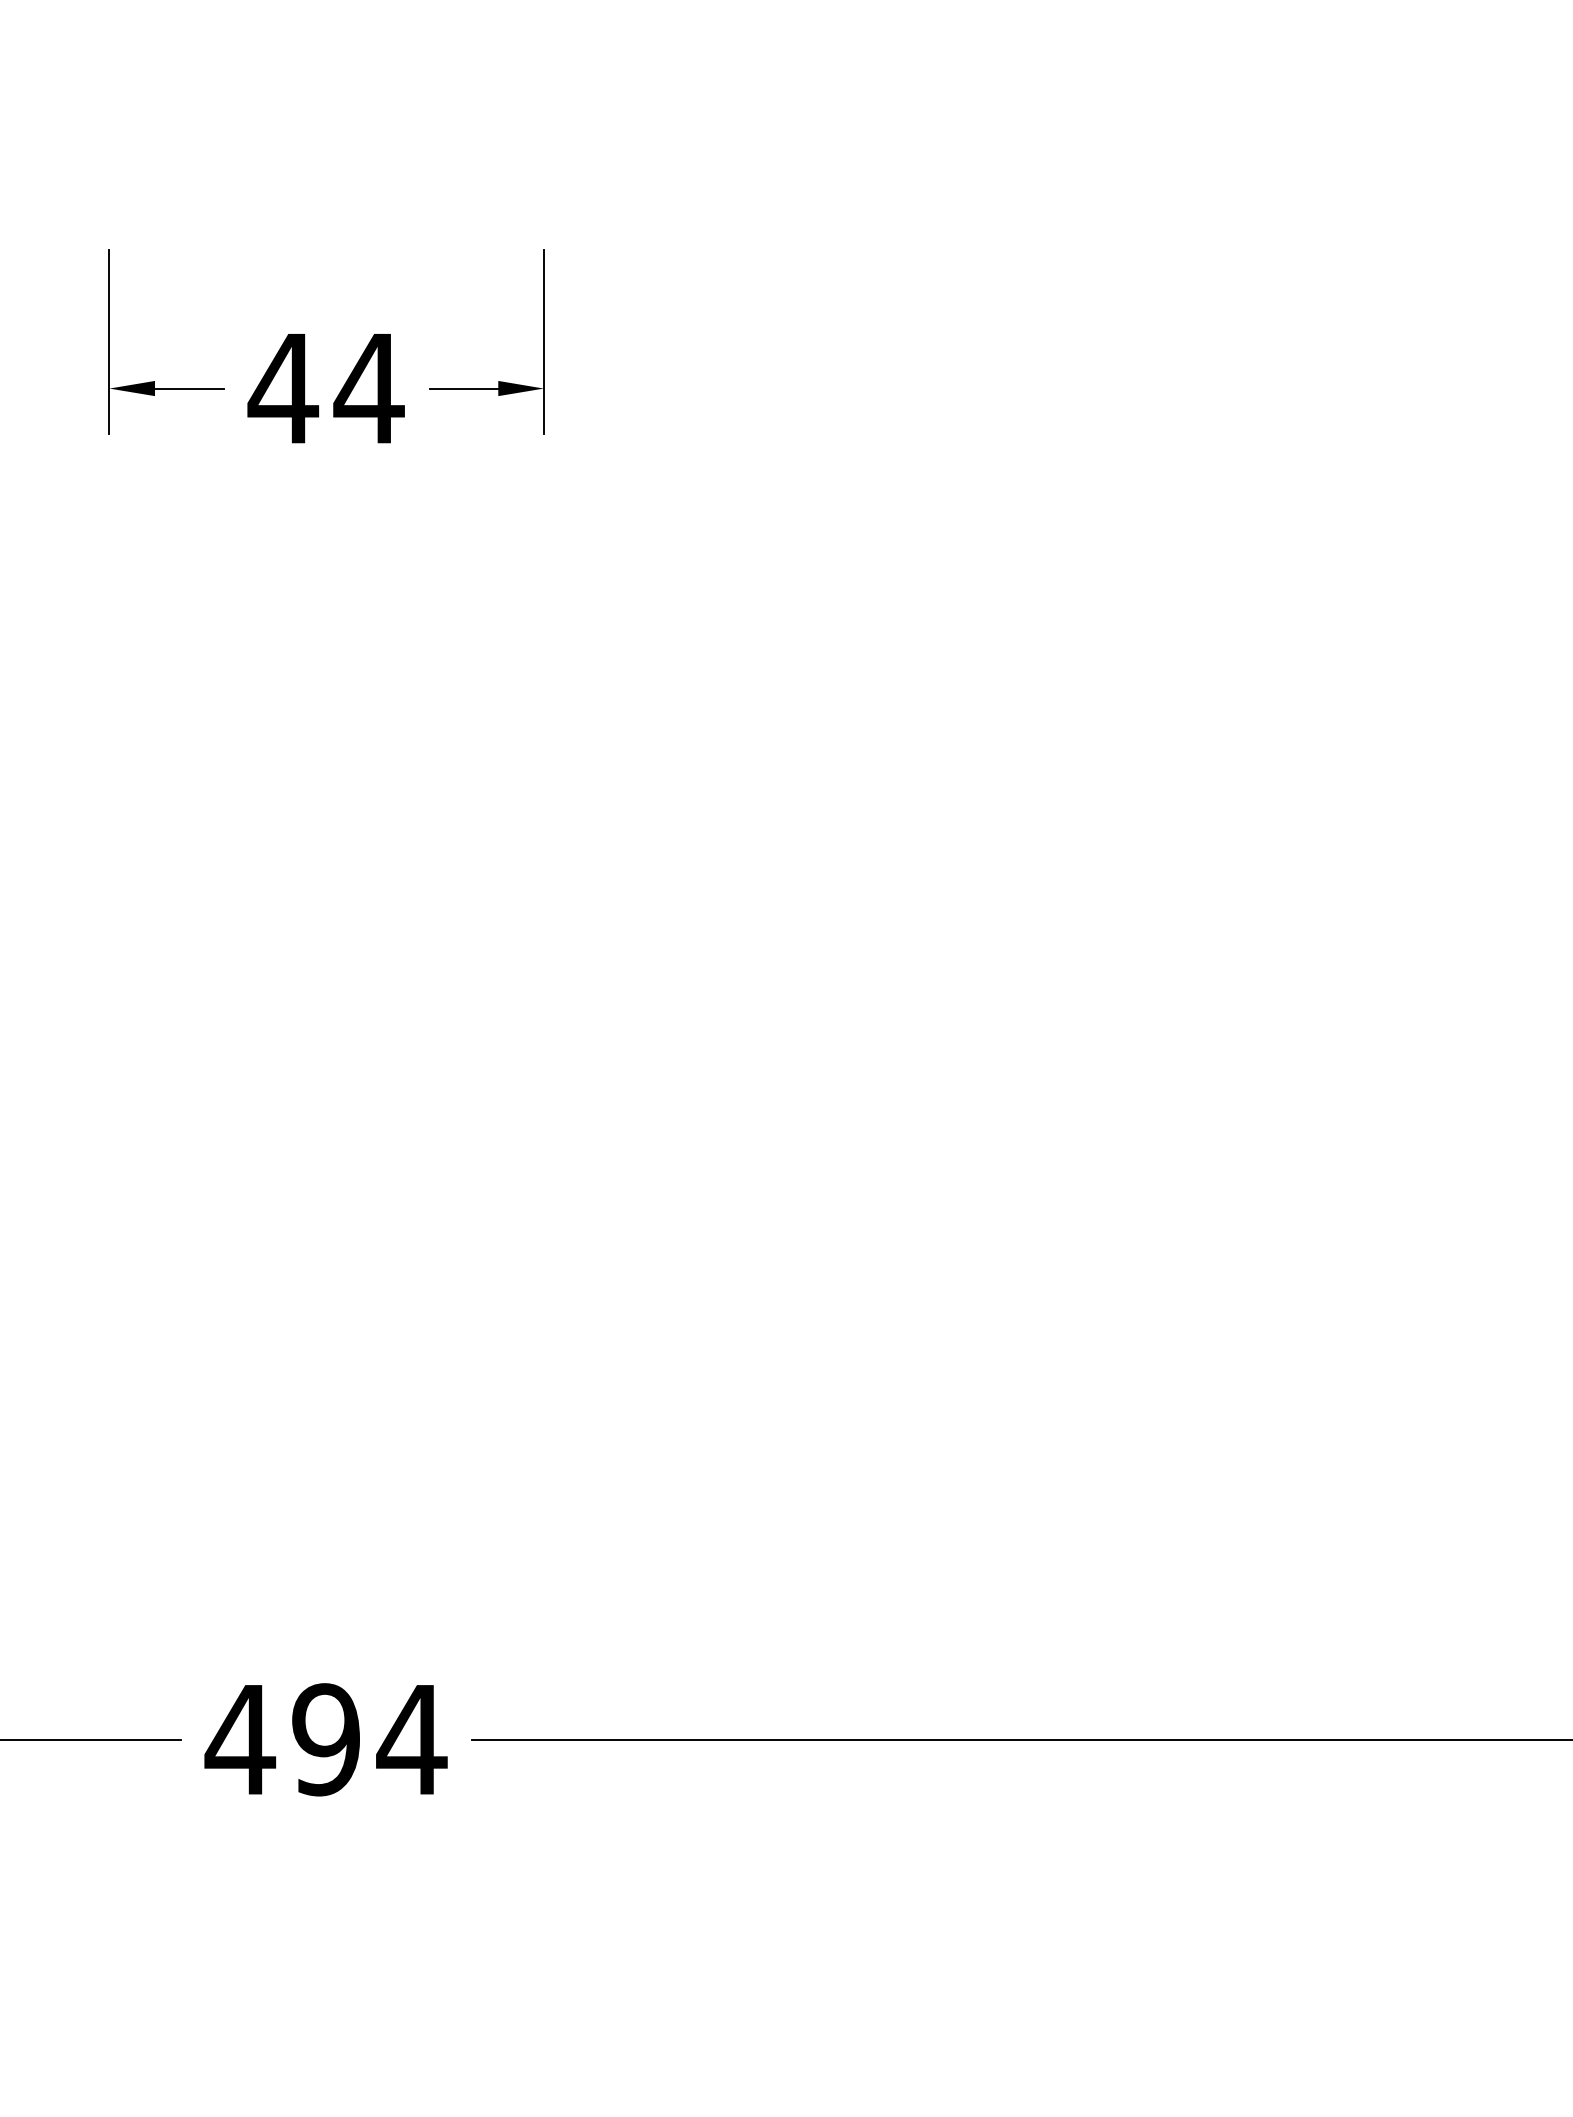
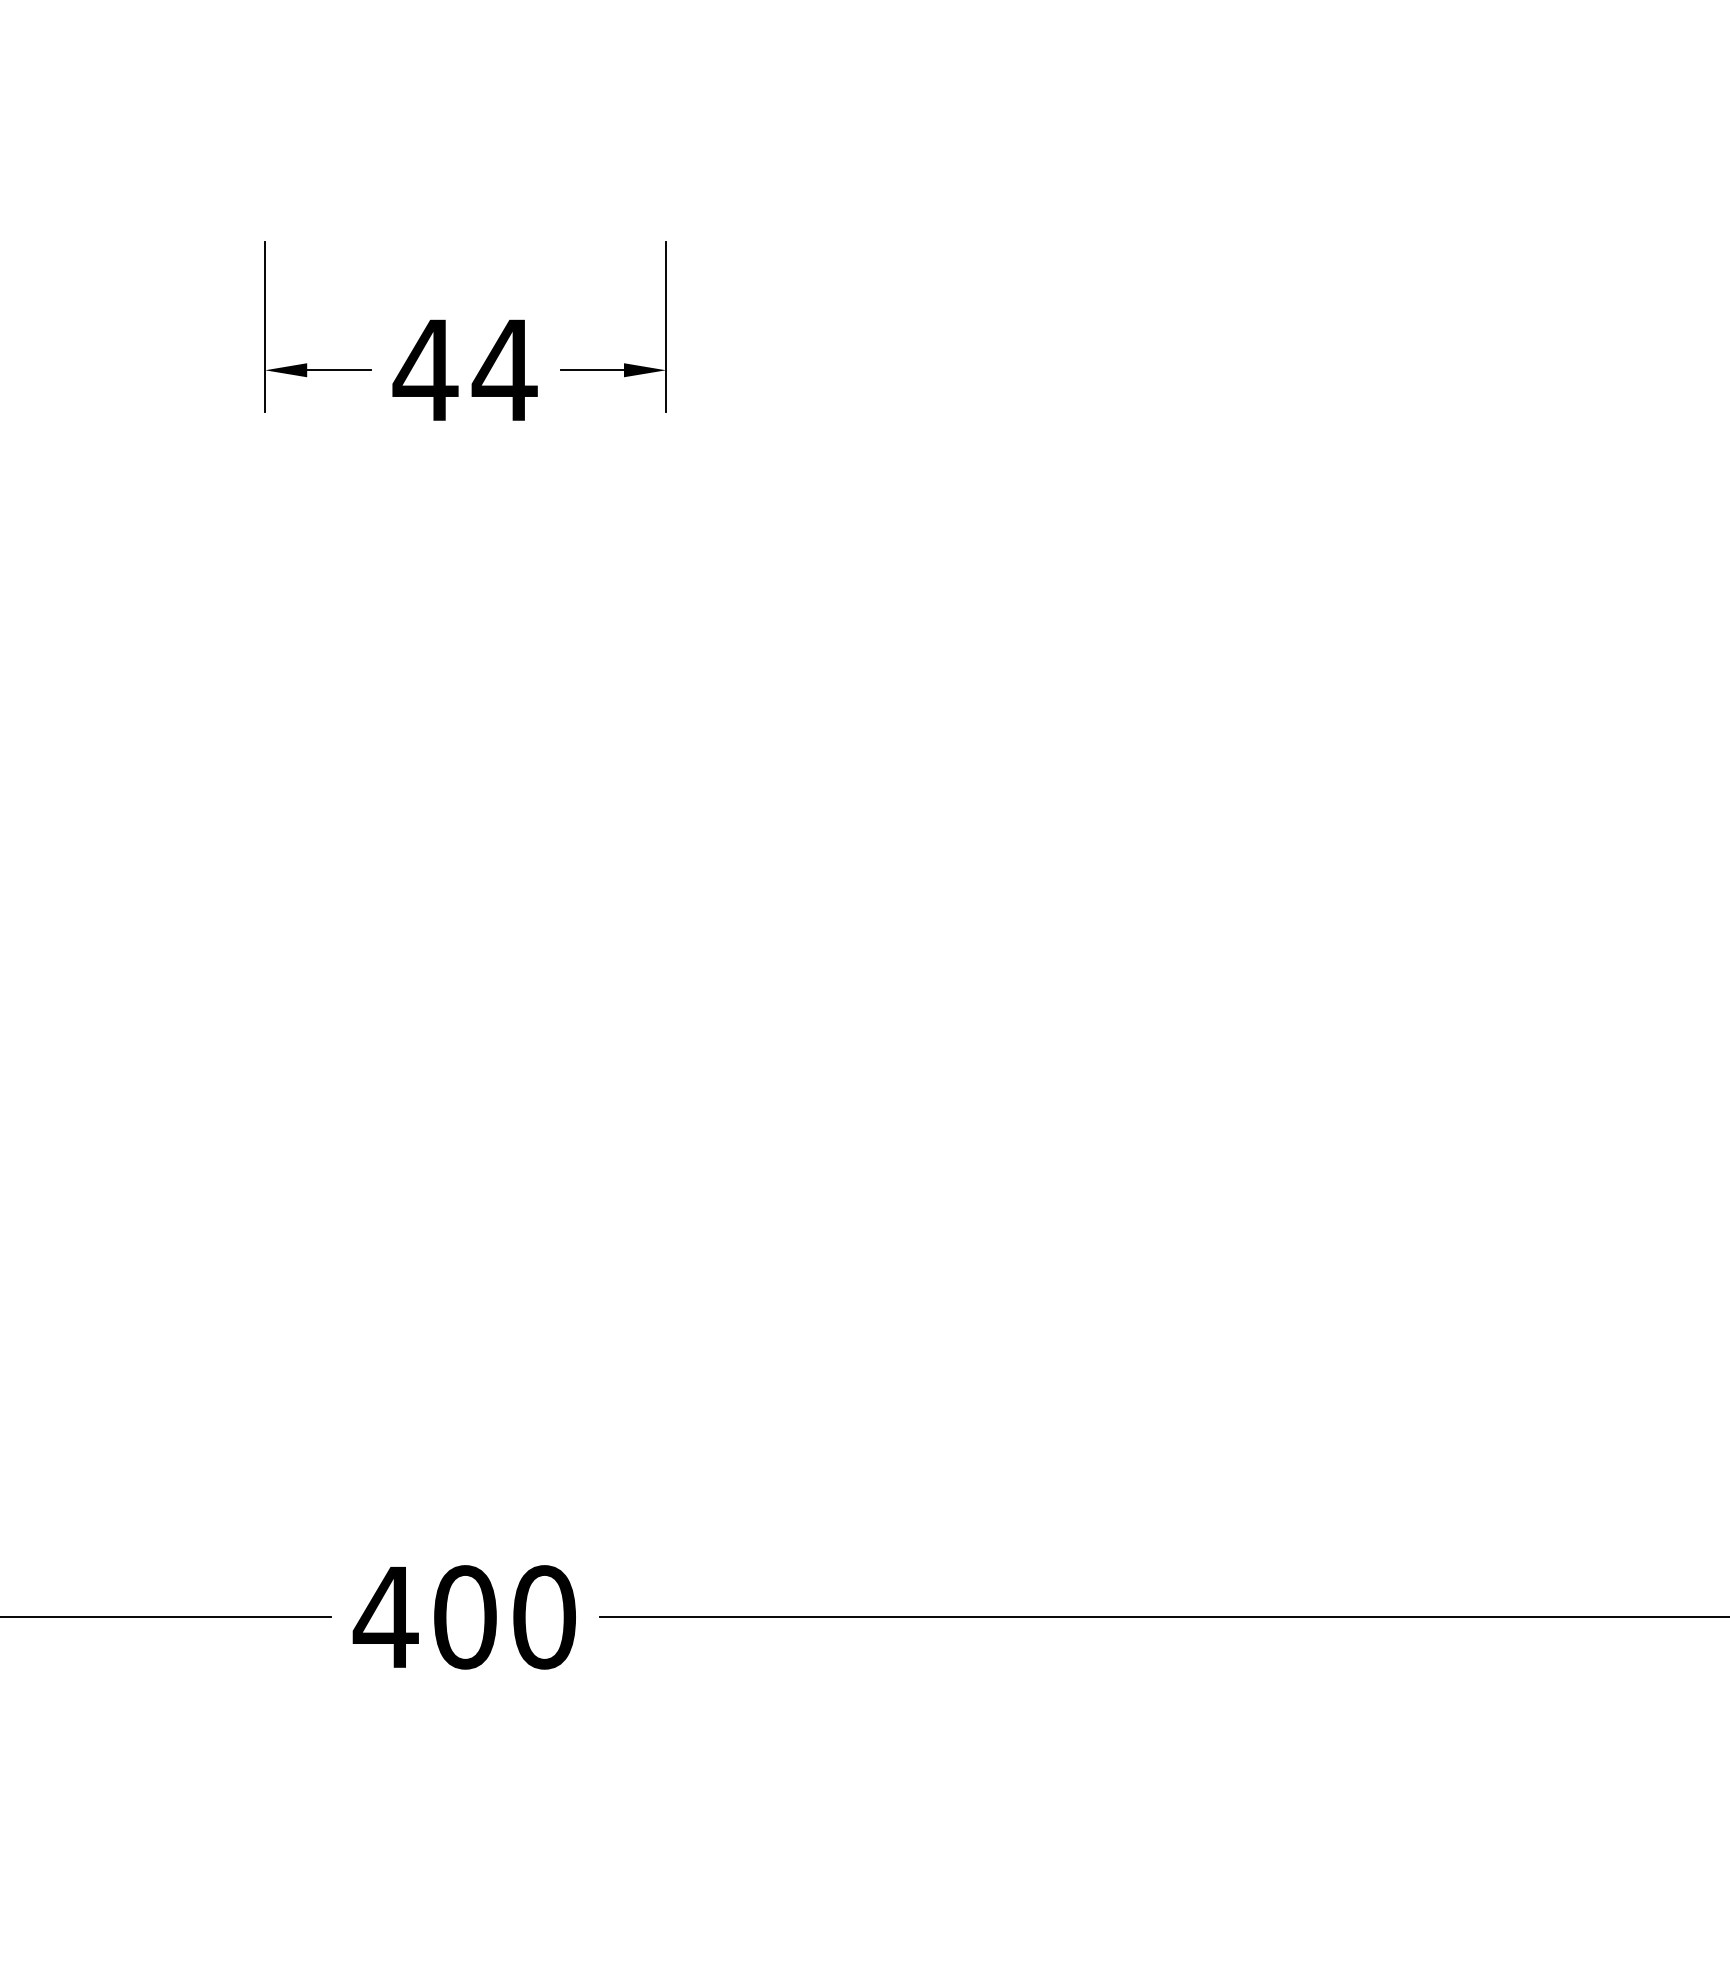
text: (369, 1739) -> (505, 1617), 494 -> 400

